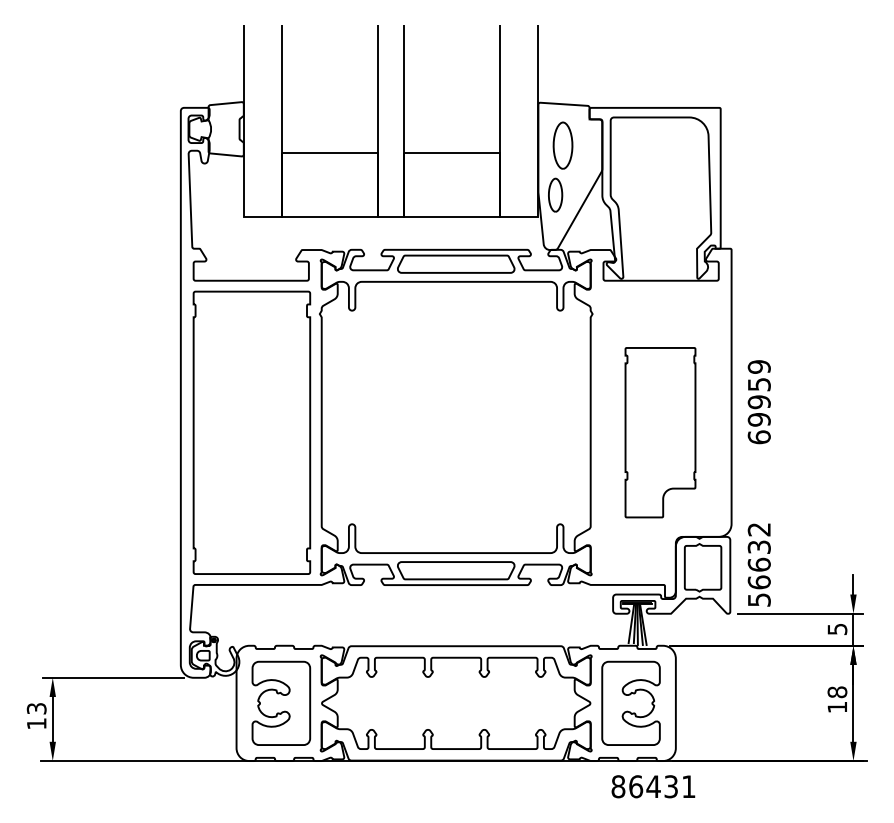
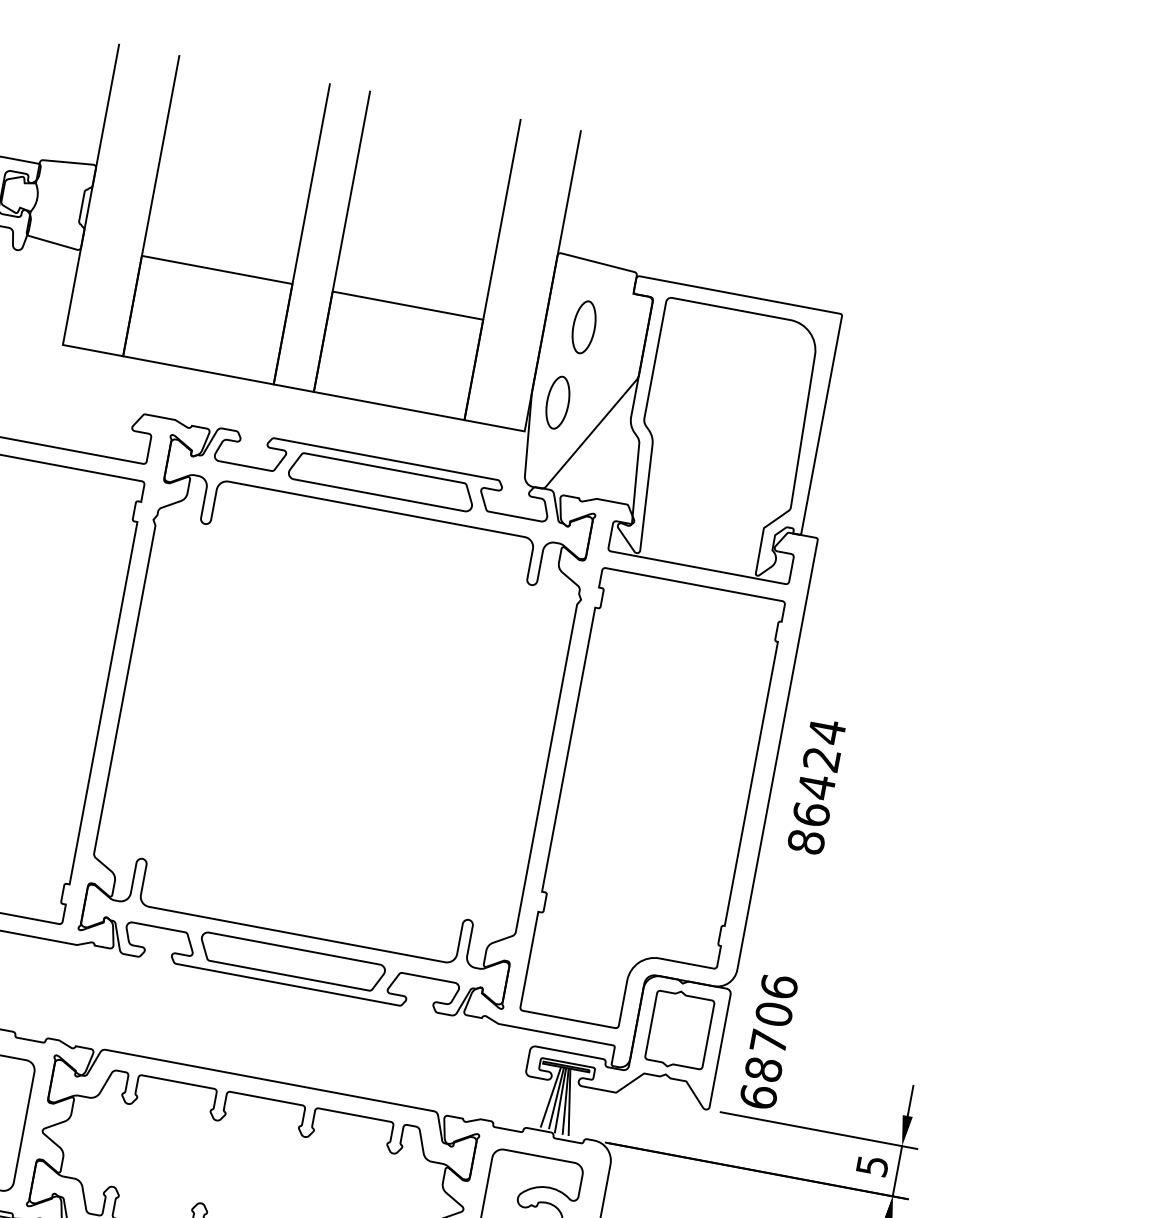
part: (562, 145) -> (583, 326), size x0.71
text: (758, 401) -> (815, 785), 69959 -> 86424
part: (660, 432) -> (652, 805), size x1.67
text: (758, 564) -> (767, 1041), 56632 -> 68706

